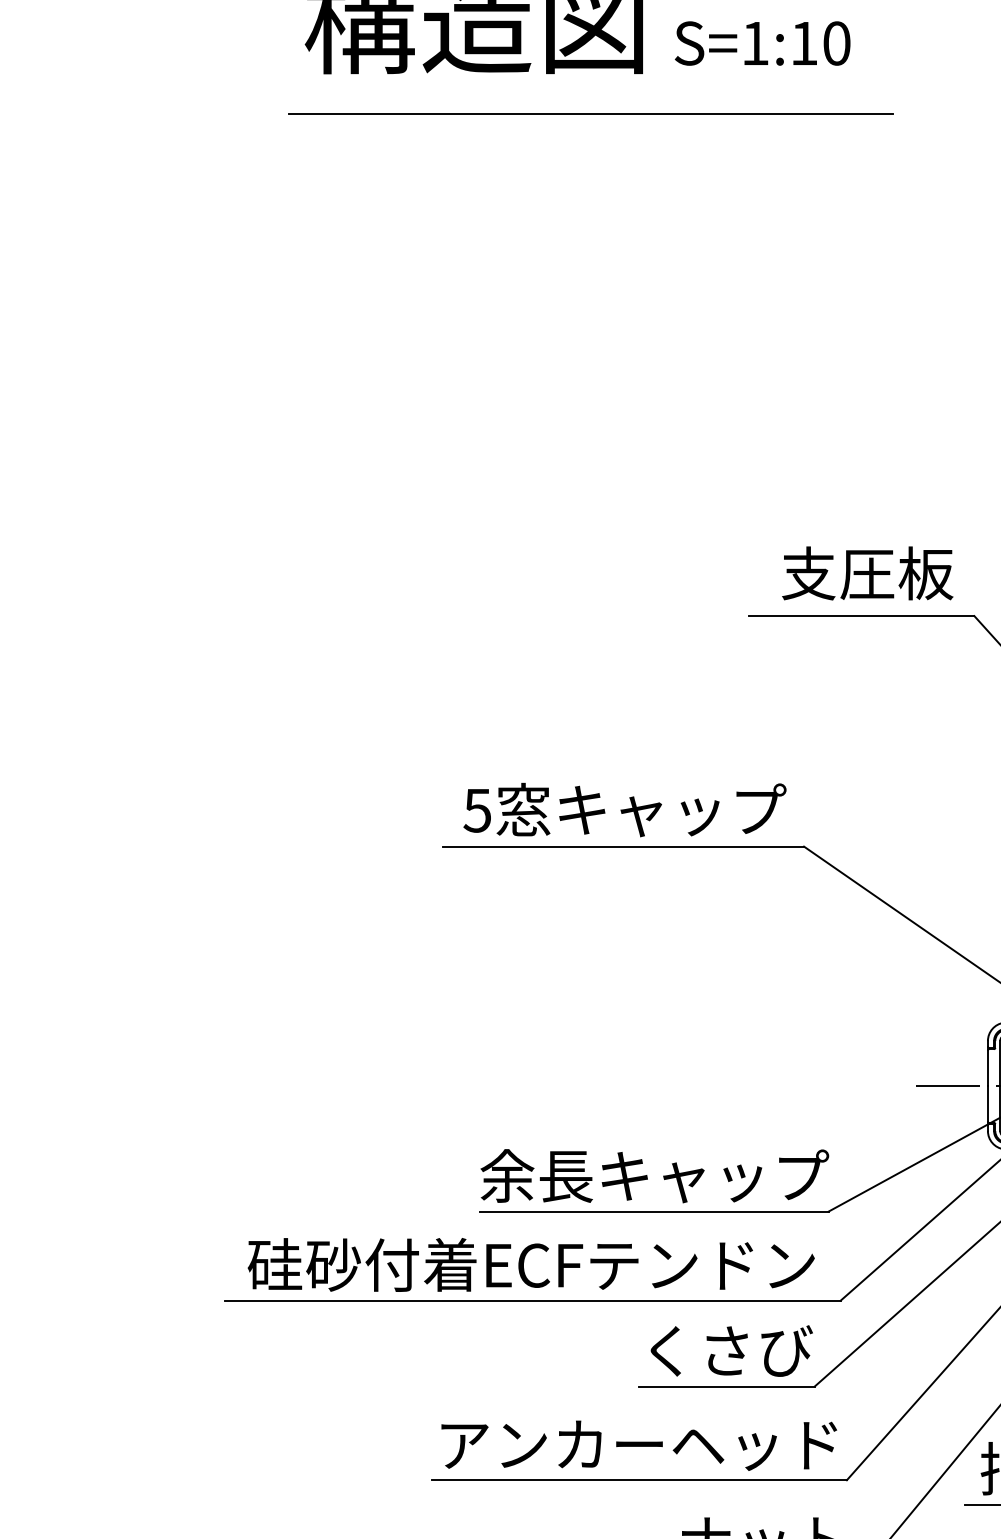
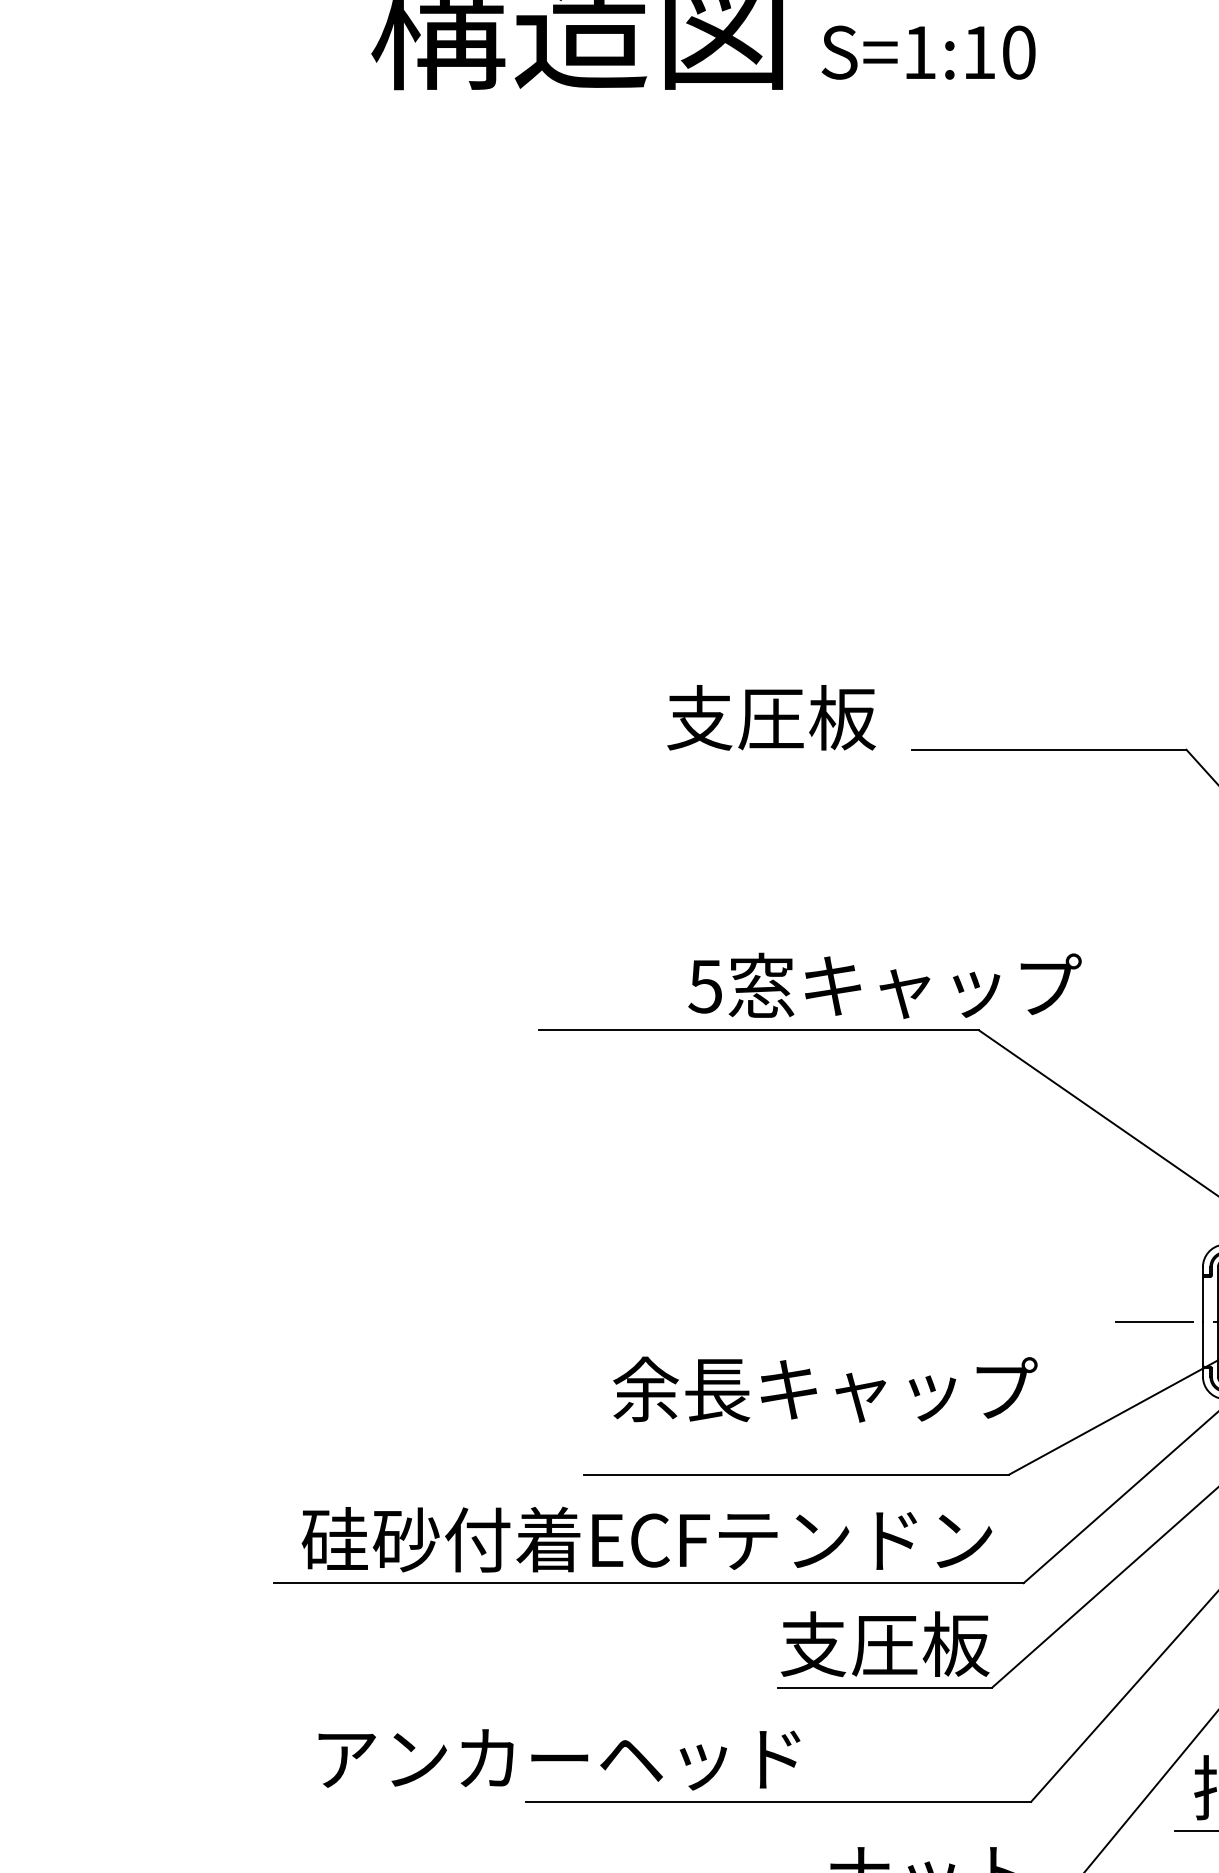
line: (590, 114) -> (719, 138), removed
text: (867, 573) -> (771, 717), moved
text: (624, 809) -> (884, 985), moved
text: (654, 1176) -> (825, 1389), moved
text: (726, 1351) -> (884, 1644), くさび -> 支圧板
text: (639, 1445) -> (559, 1759), moved

